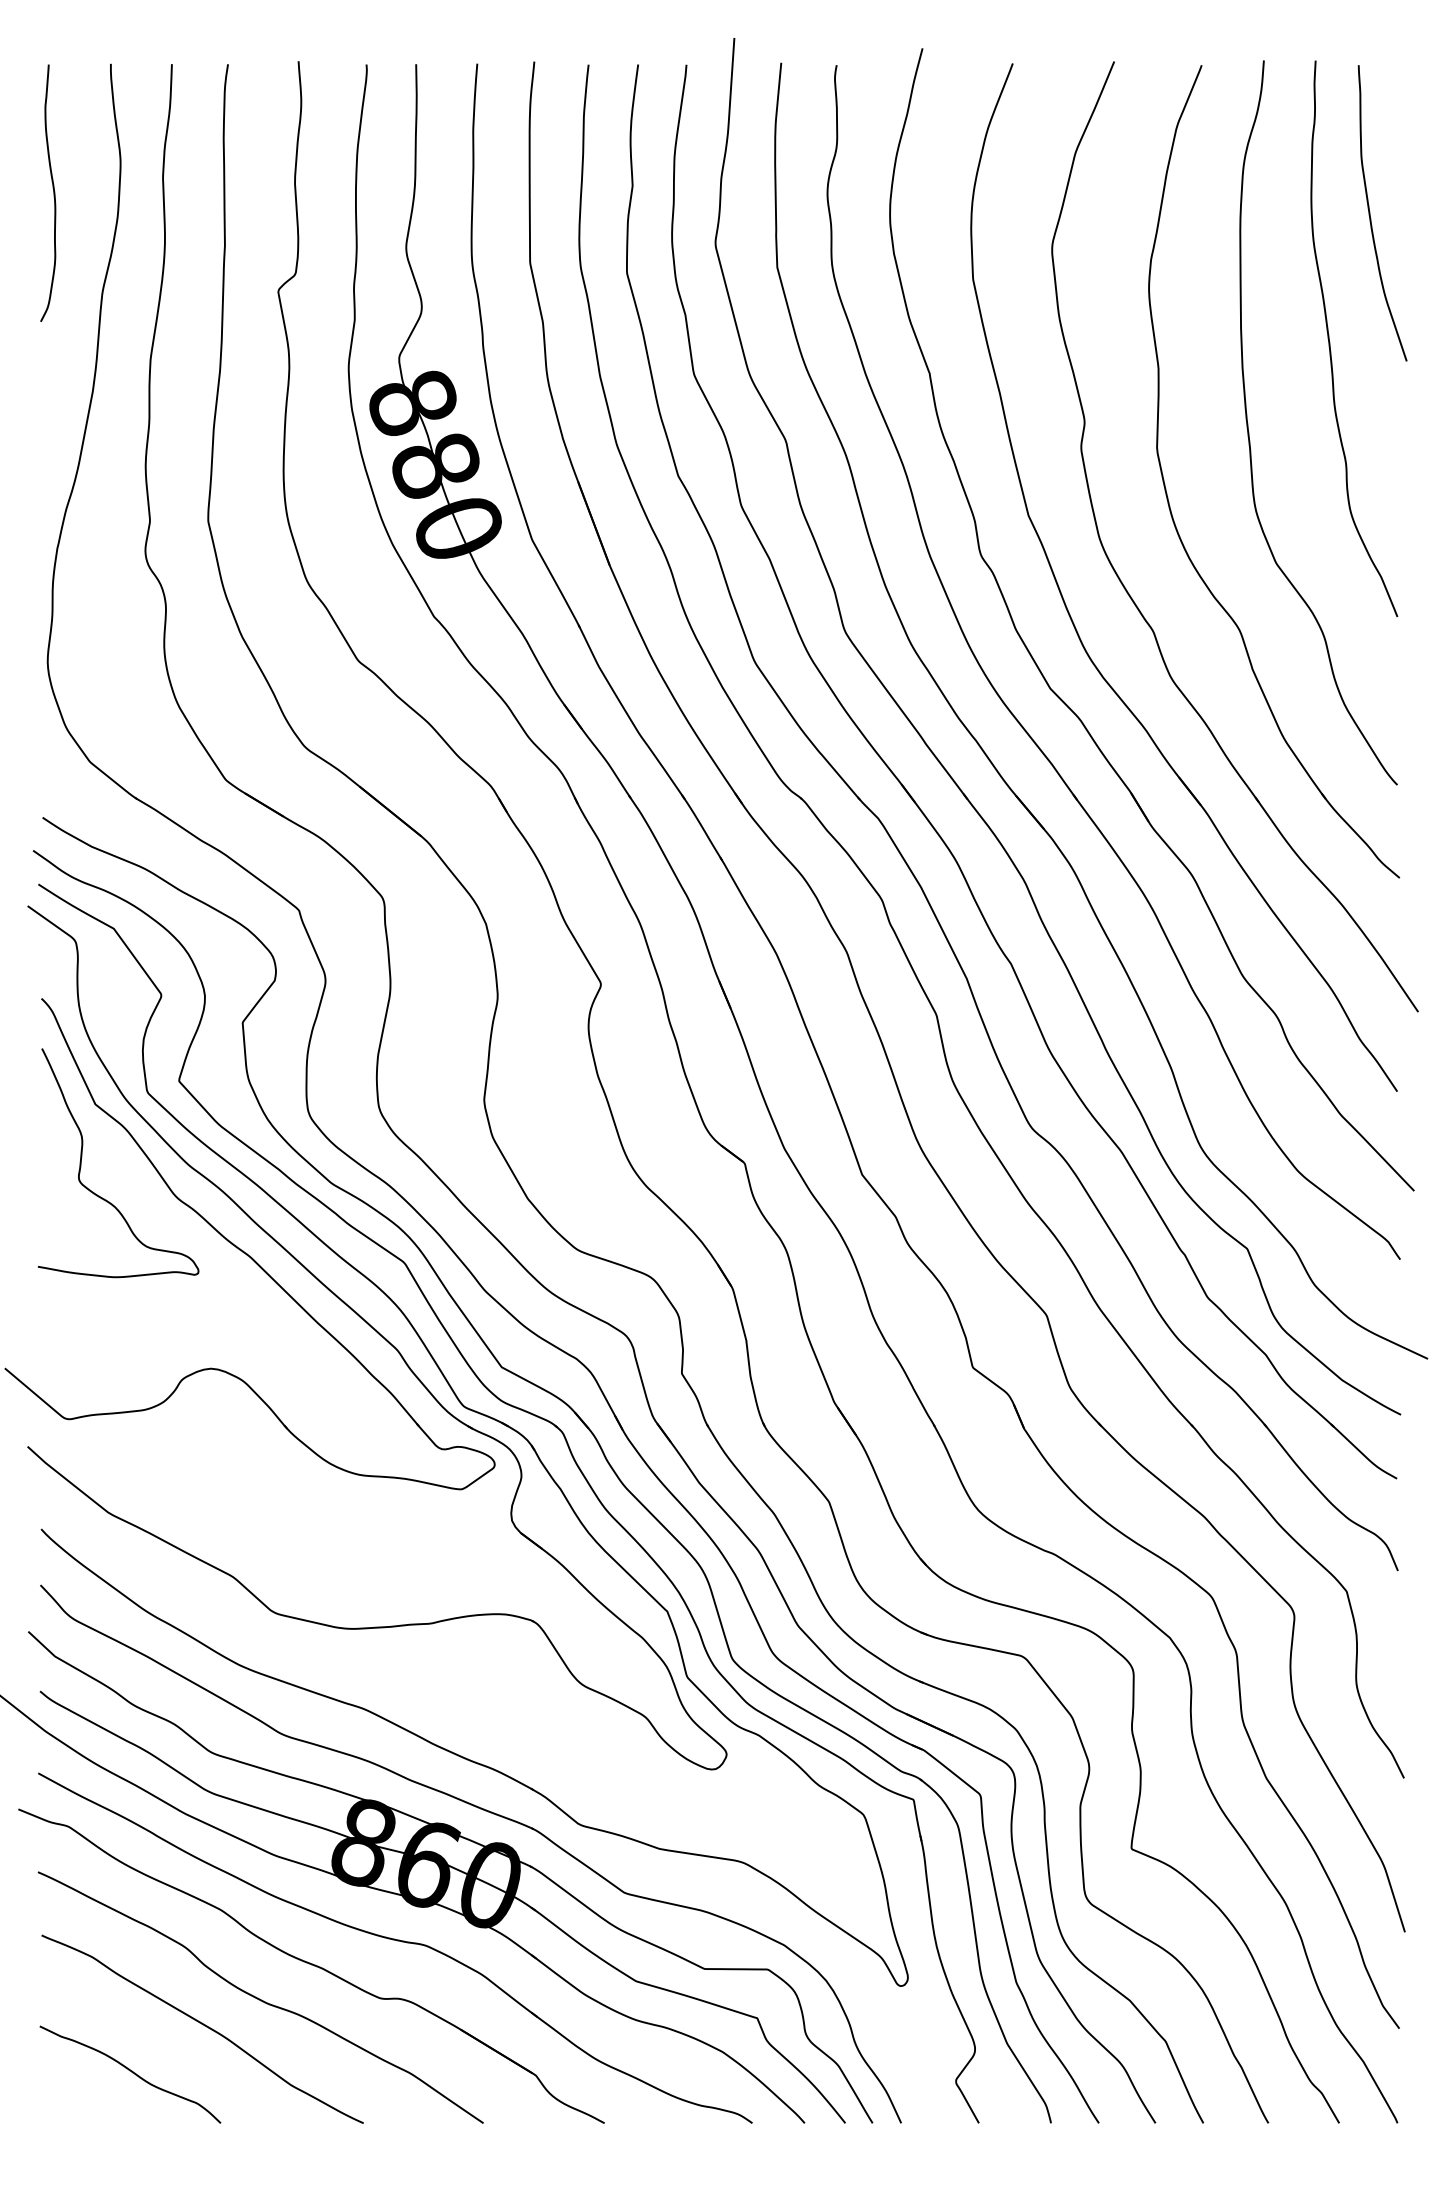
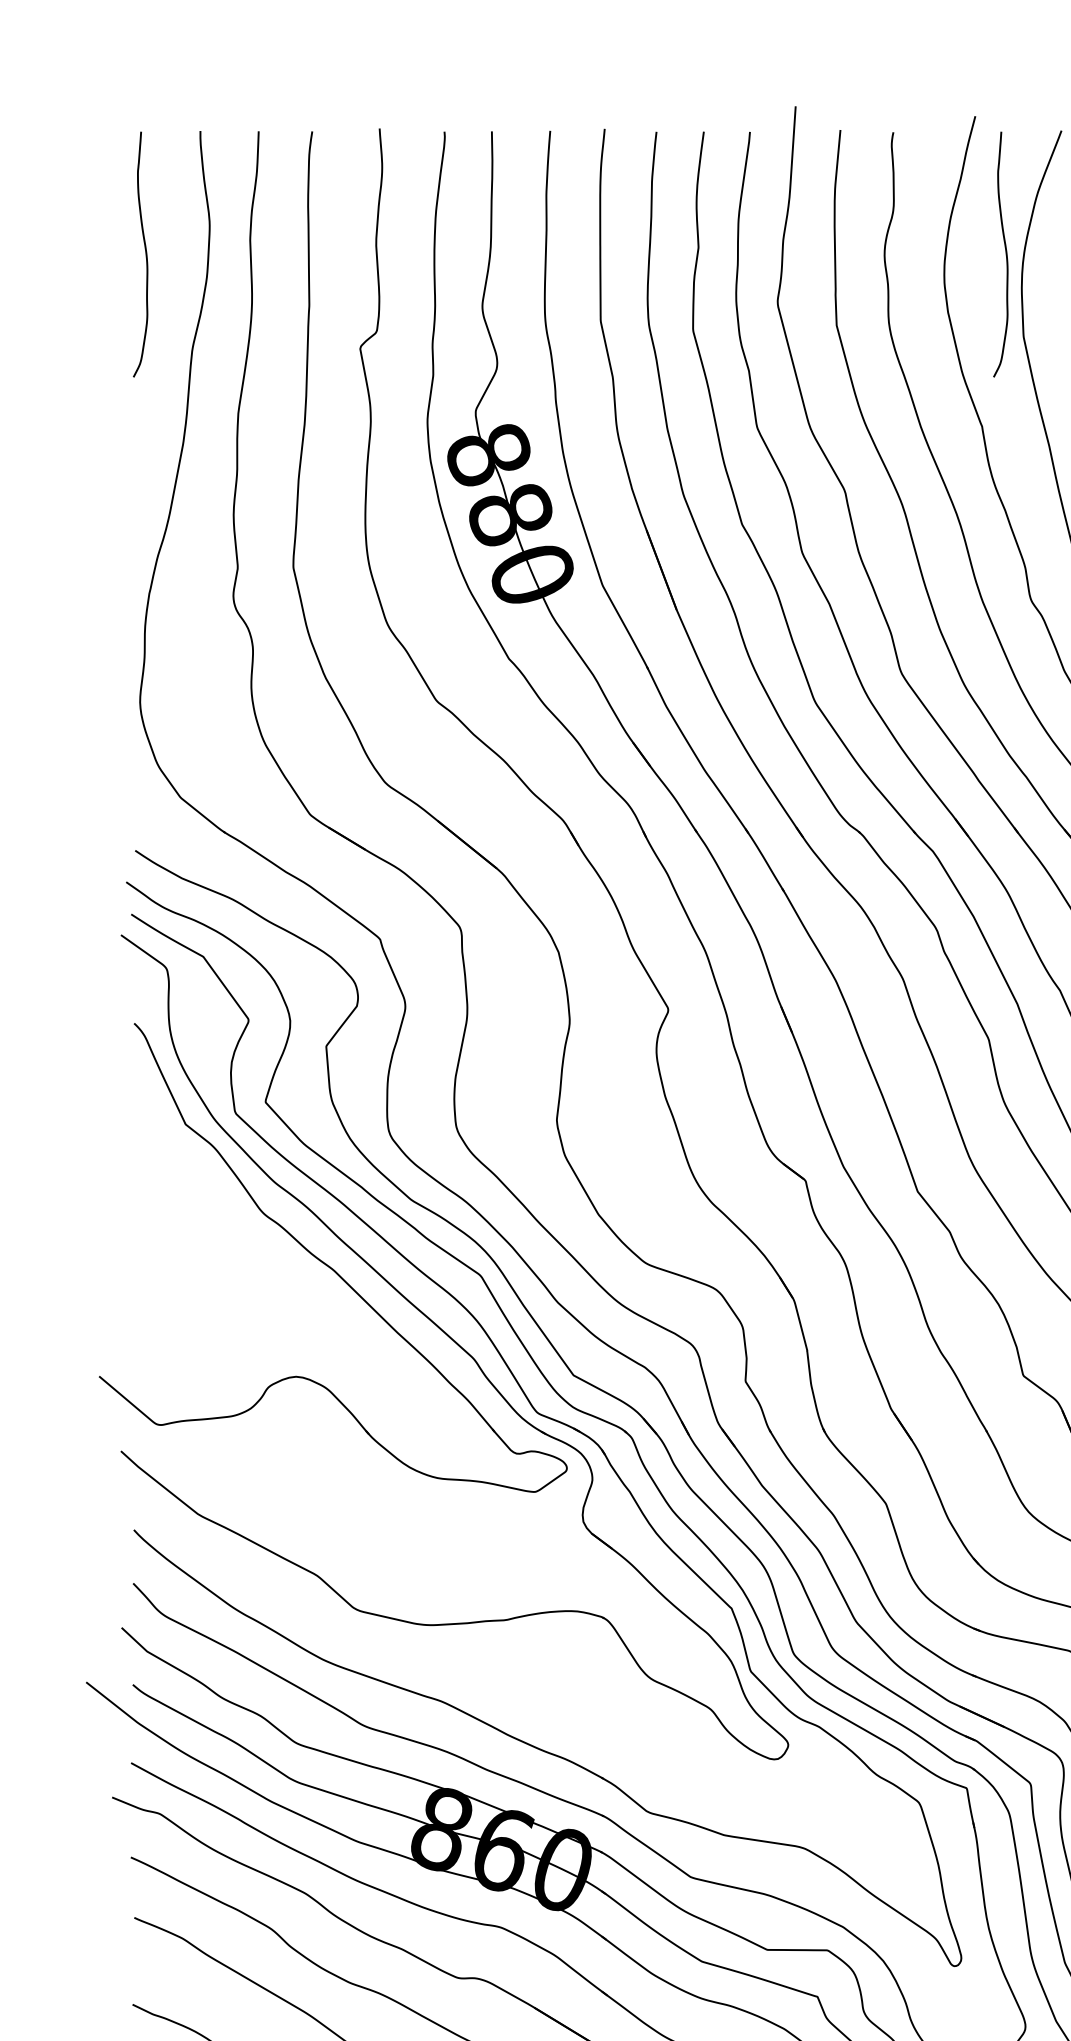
curve: (954, 192) -> (1005, 253), added
curve: (82, 1157) -> (173, 1175), removed

